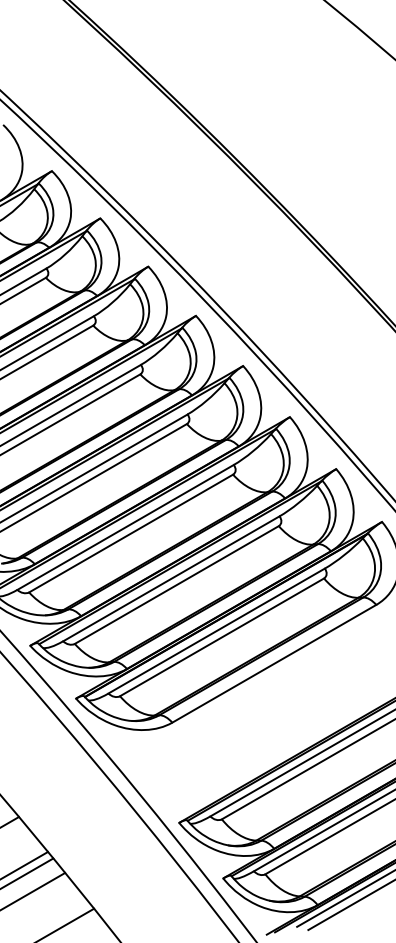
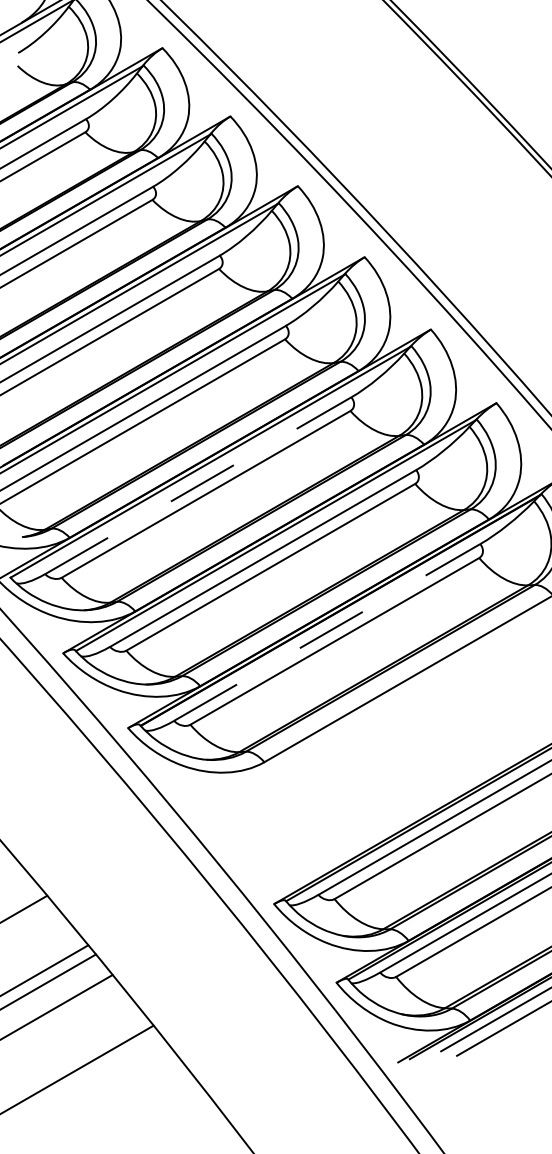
line: (125, 527) -> (198, 485), solid -> dashed
line: (216, 631) -> (326, 633), solid -> dashed

